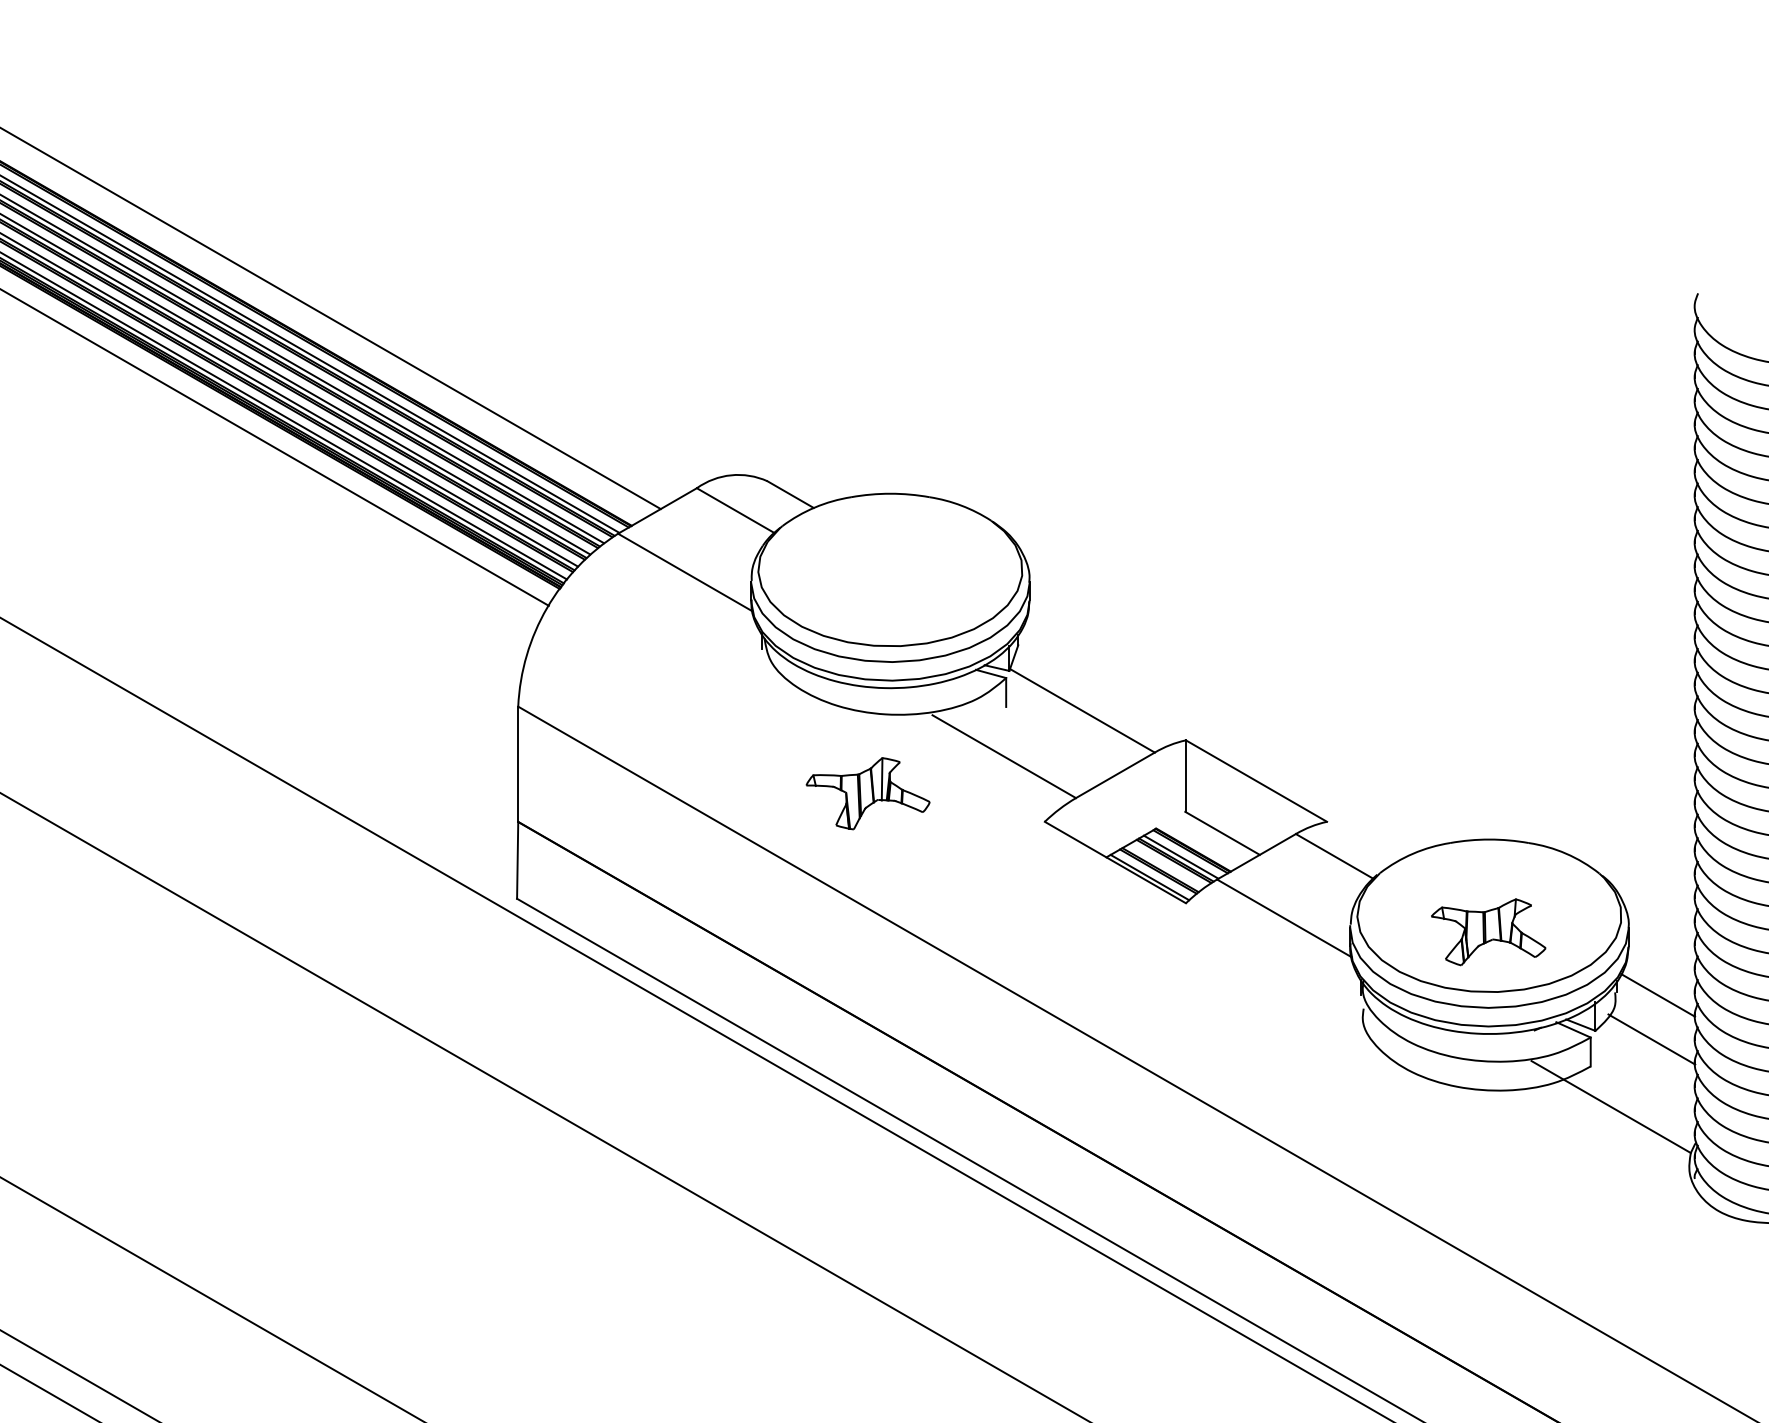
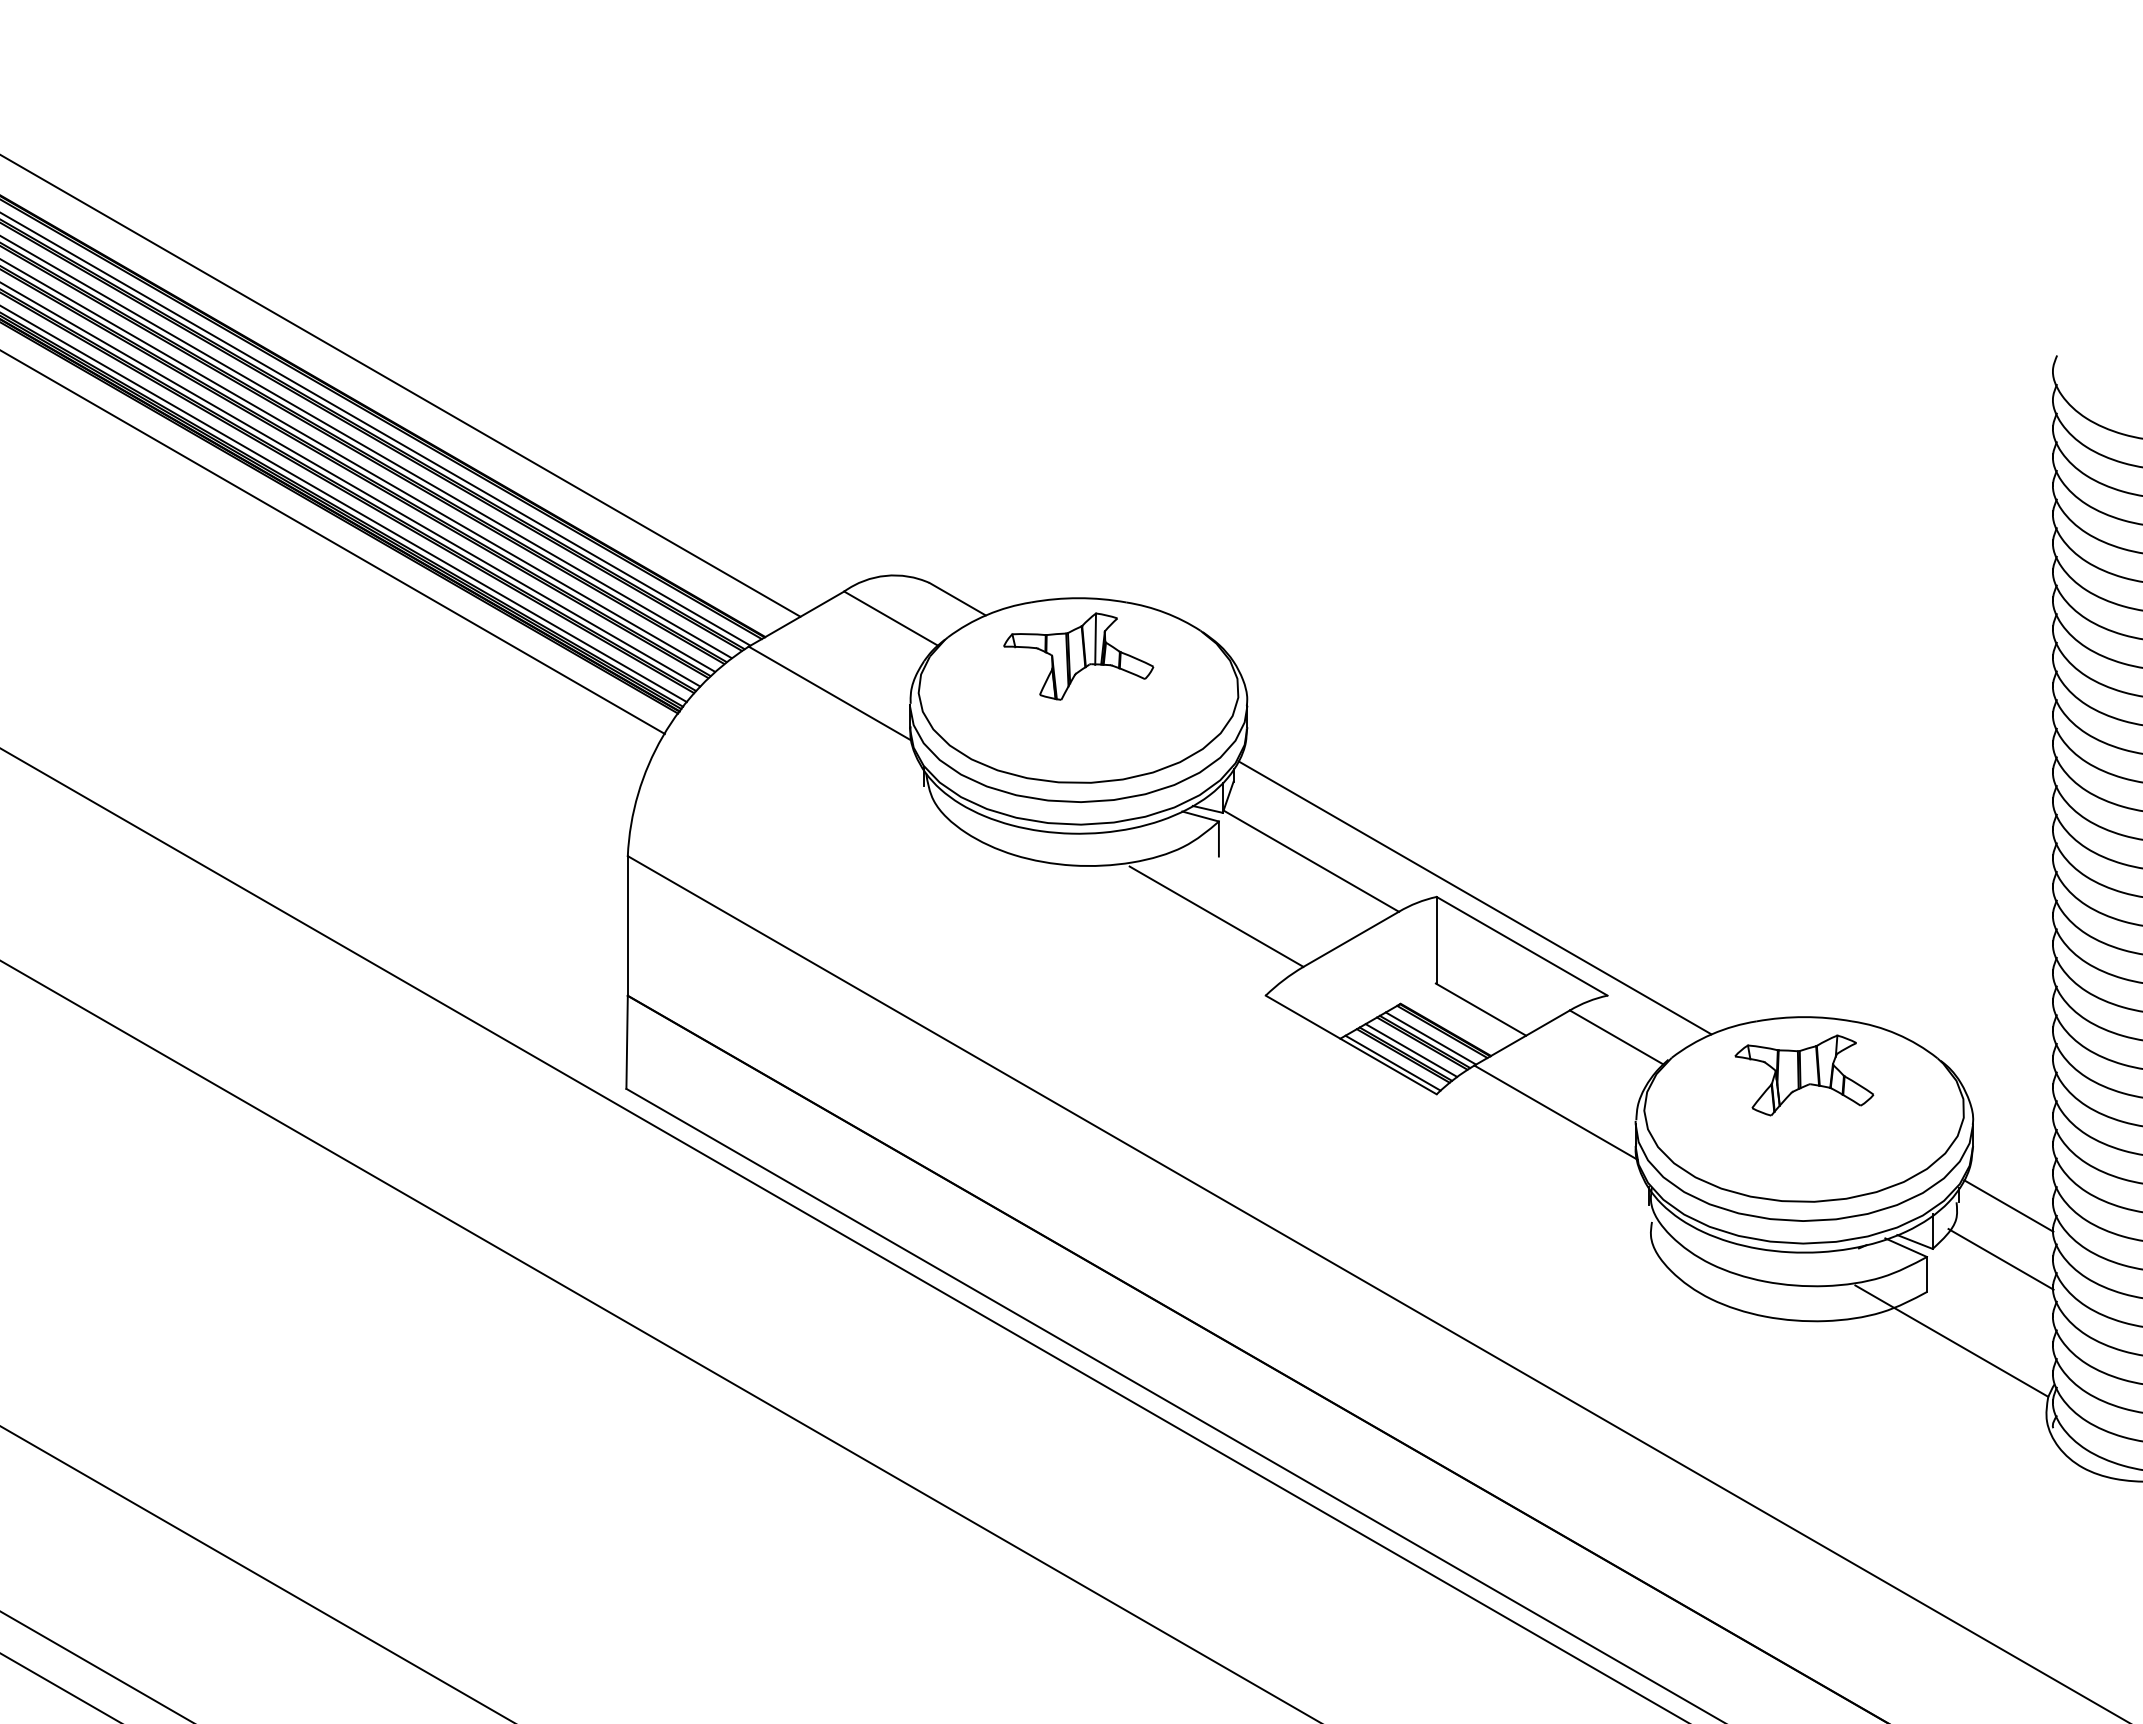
line: (1217, 740) -> (1474, 897), added
part: (867, 793) -> (1078, 656), moved
line: (1165, 867) -> (1411, 1050), added
part: (1488, 932) -> (1804, 1075), moved

